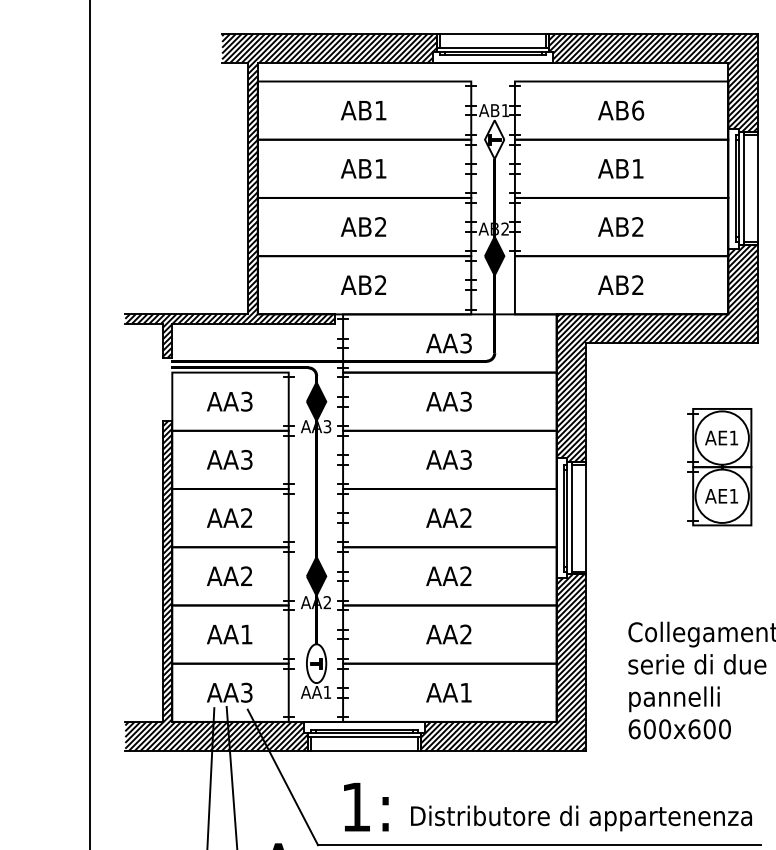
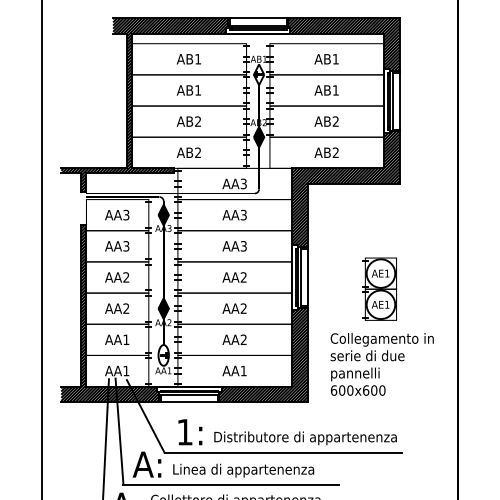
text: (637, 111) -> (335, 59), AB6 -> AB1
part: (719, 465) -> (379, 288), moved
text: (247, 691) -> (126, 370), AA3 -> AA1

